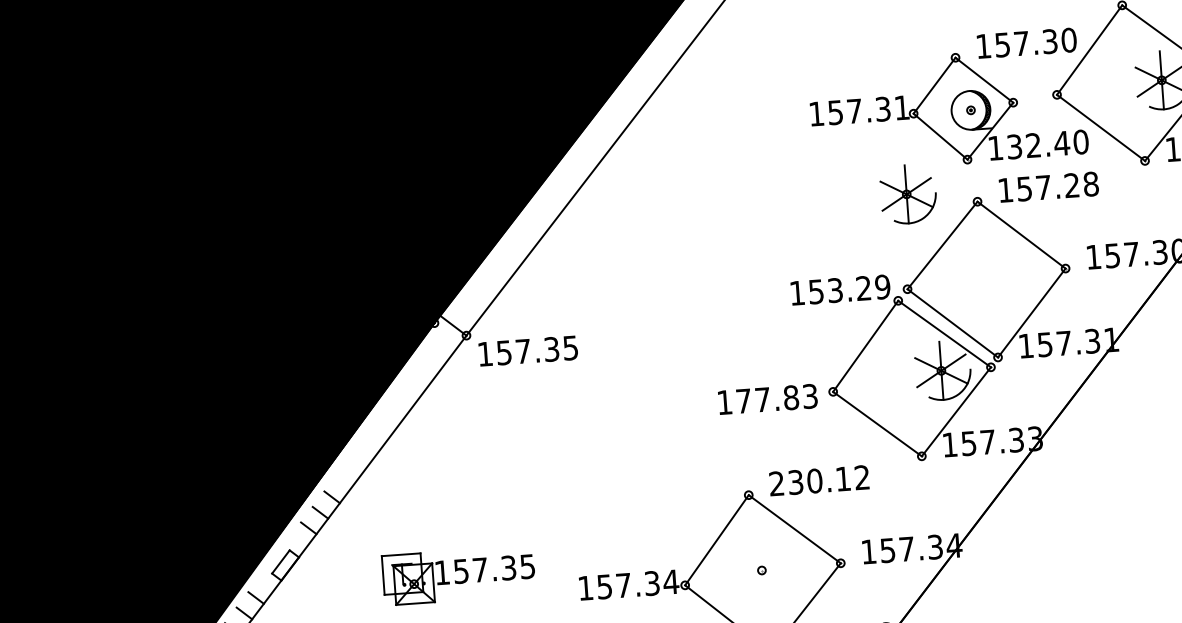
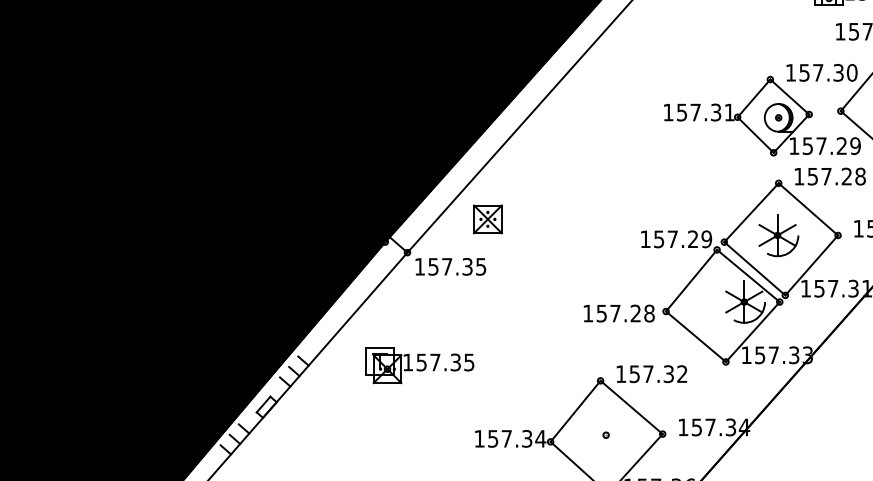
text: (1047, 143) -> (831, 145), 132.40 -> 157.29
part: (908, 194) -> (778, 235), moved
part: (574, 281) -> (487, 219), added
text: (834, 290) -> (672, 239), 153.29 -> 157.29
text: (776, 398) -> (625, 313), 177.83 -> 157.28
text: (809, 481) -> (644, 374), 230.12 -> 157.32
part: (458, 575) -> (419, 365), moved

